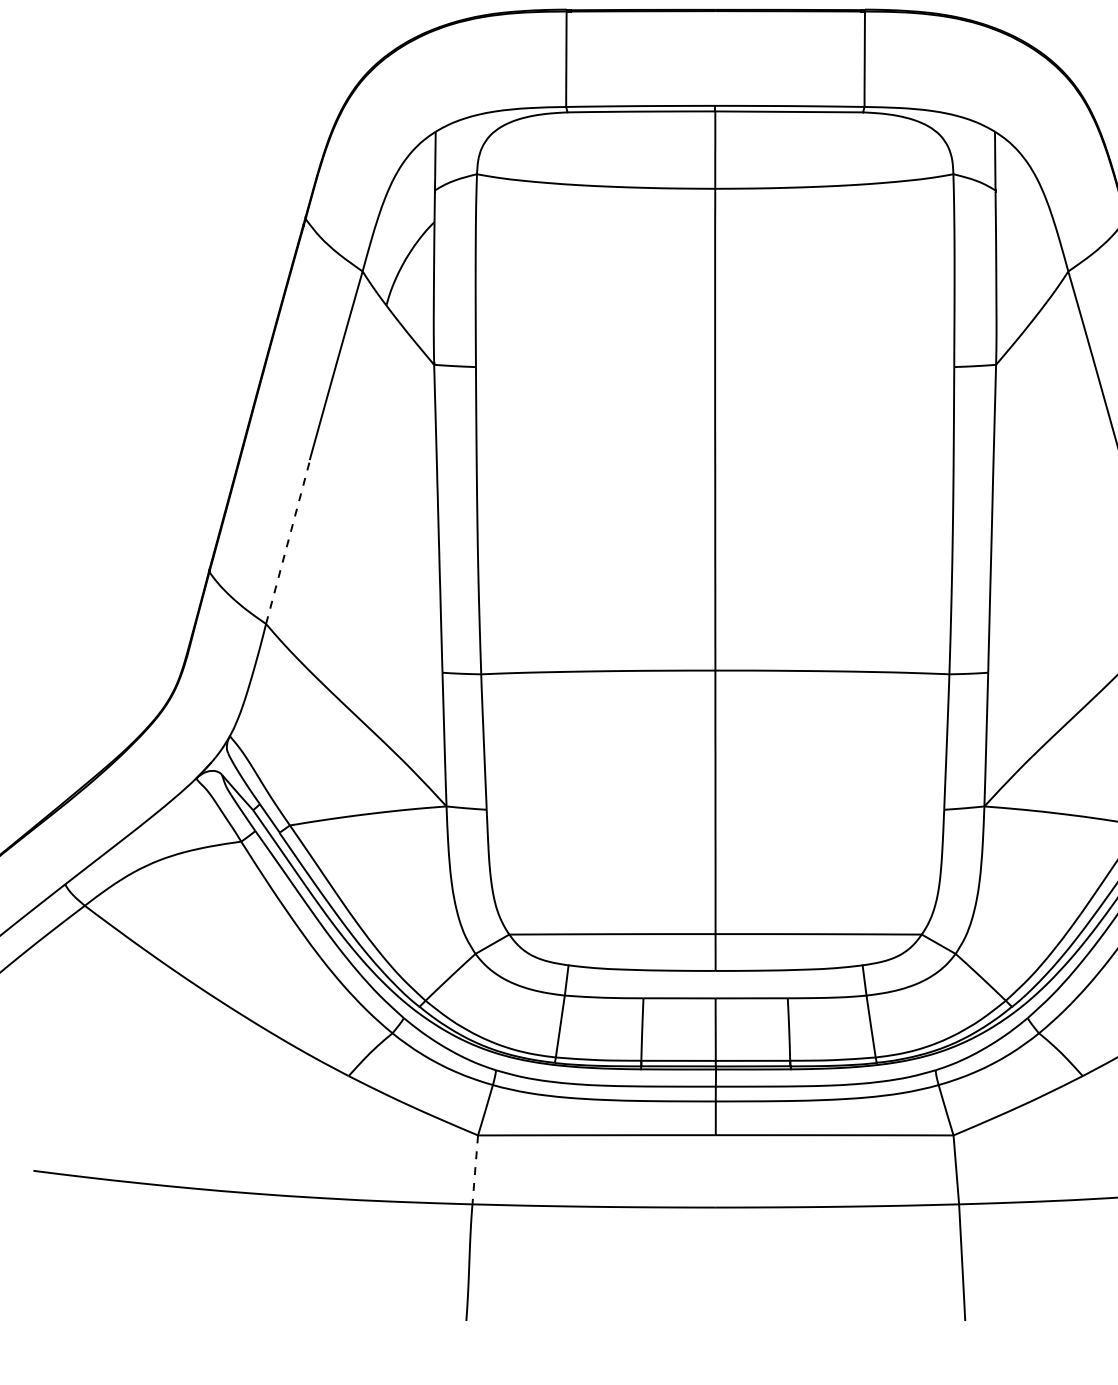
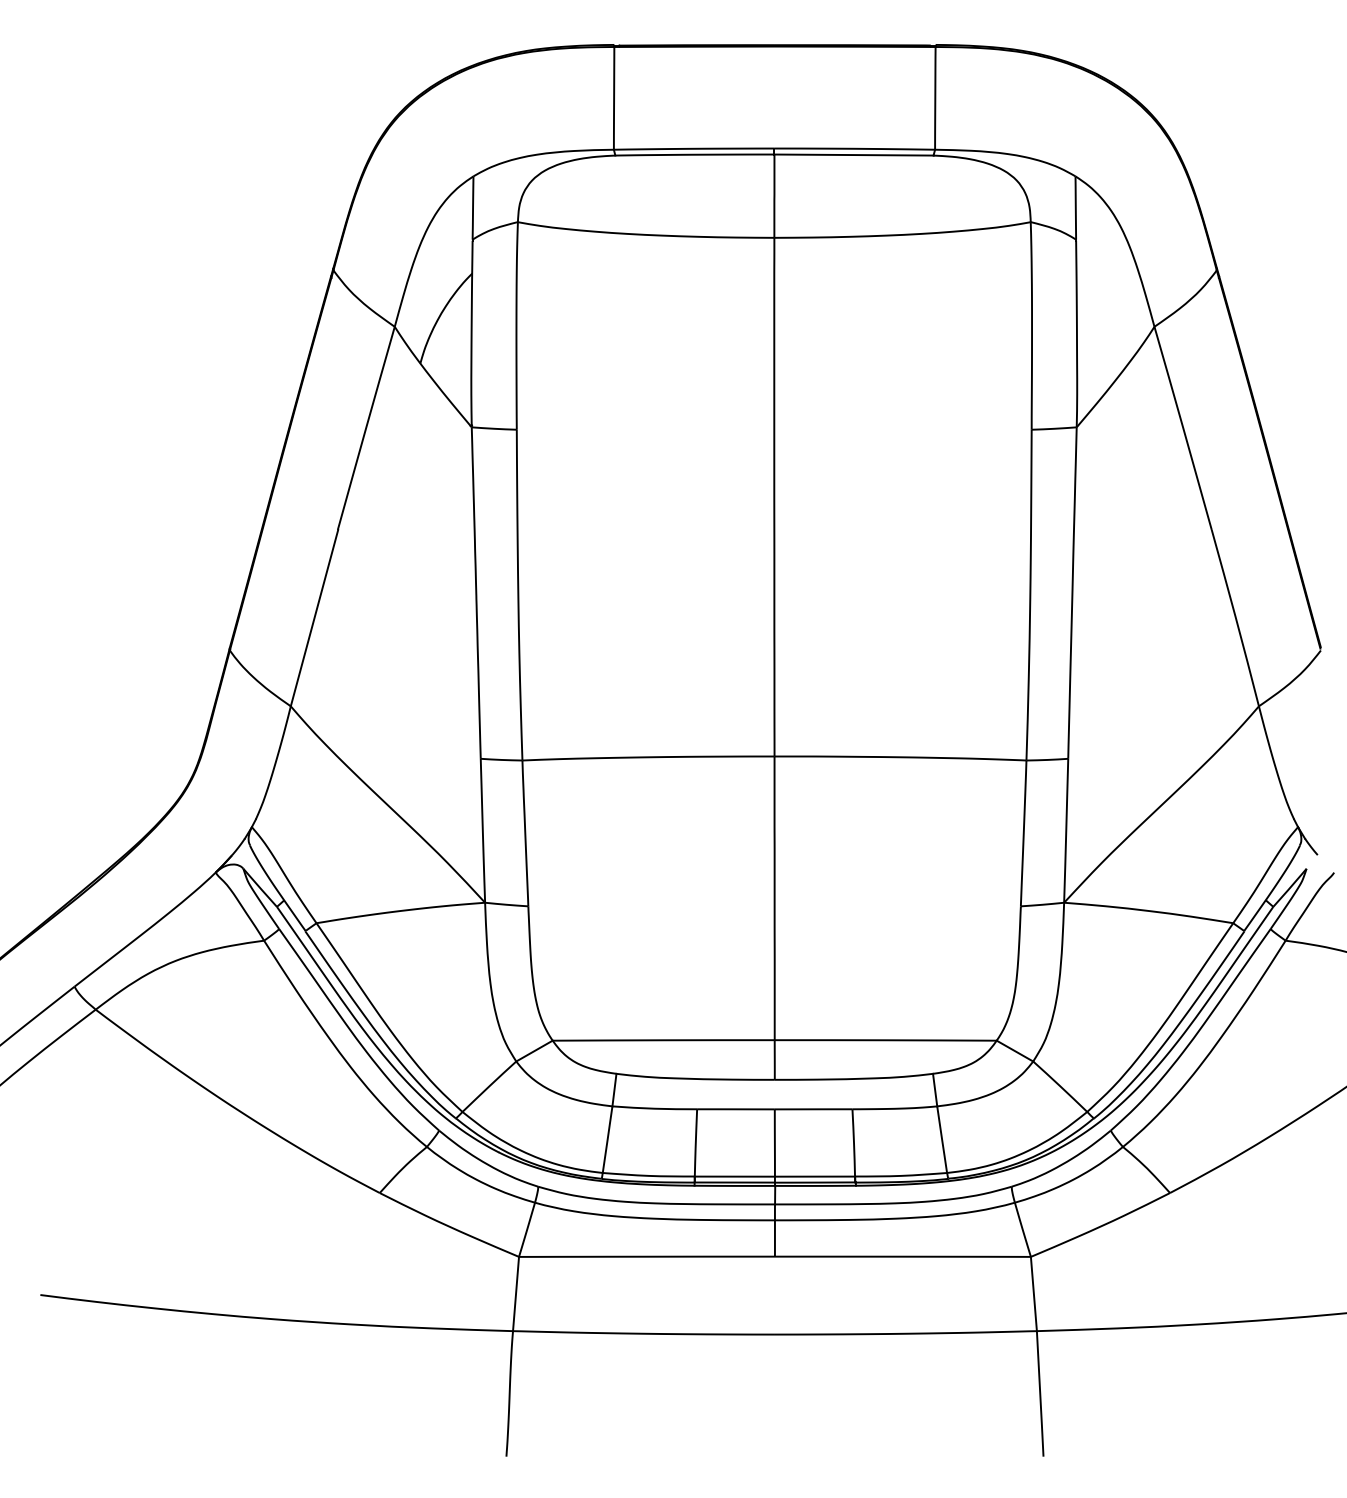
line: (288, 541) -> (314, 617), dashed -> solid
line: (474, 1170) -> (515, 1294), dashed -> solid

